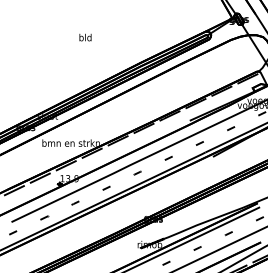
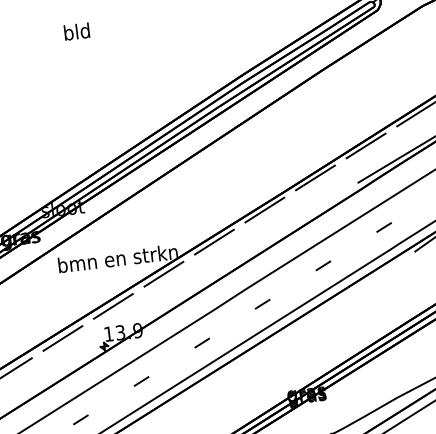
text: (85, 37) -> (76, 31), moved

